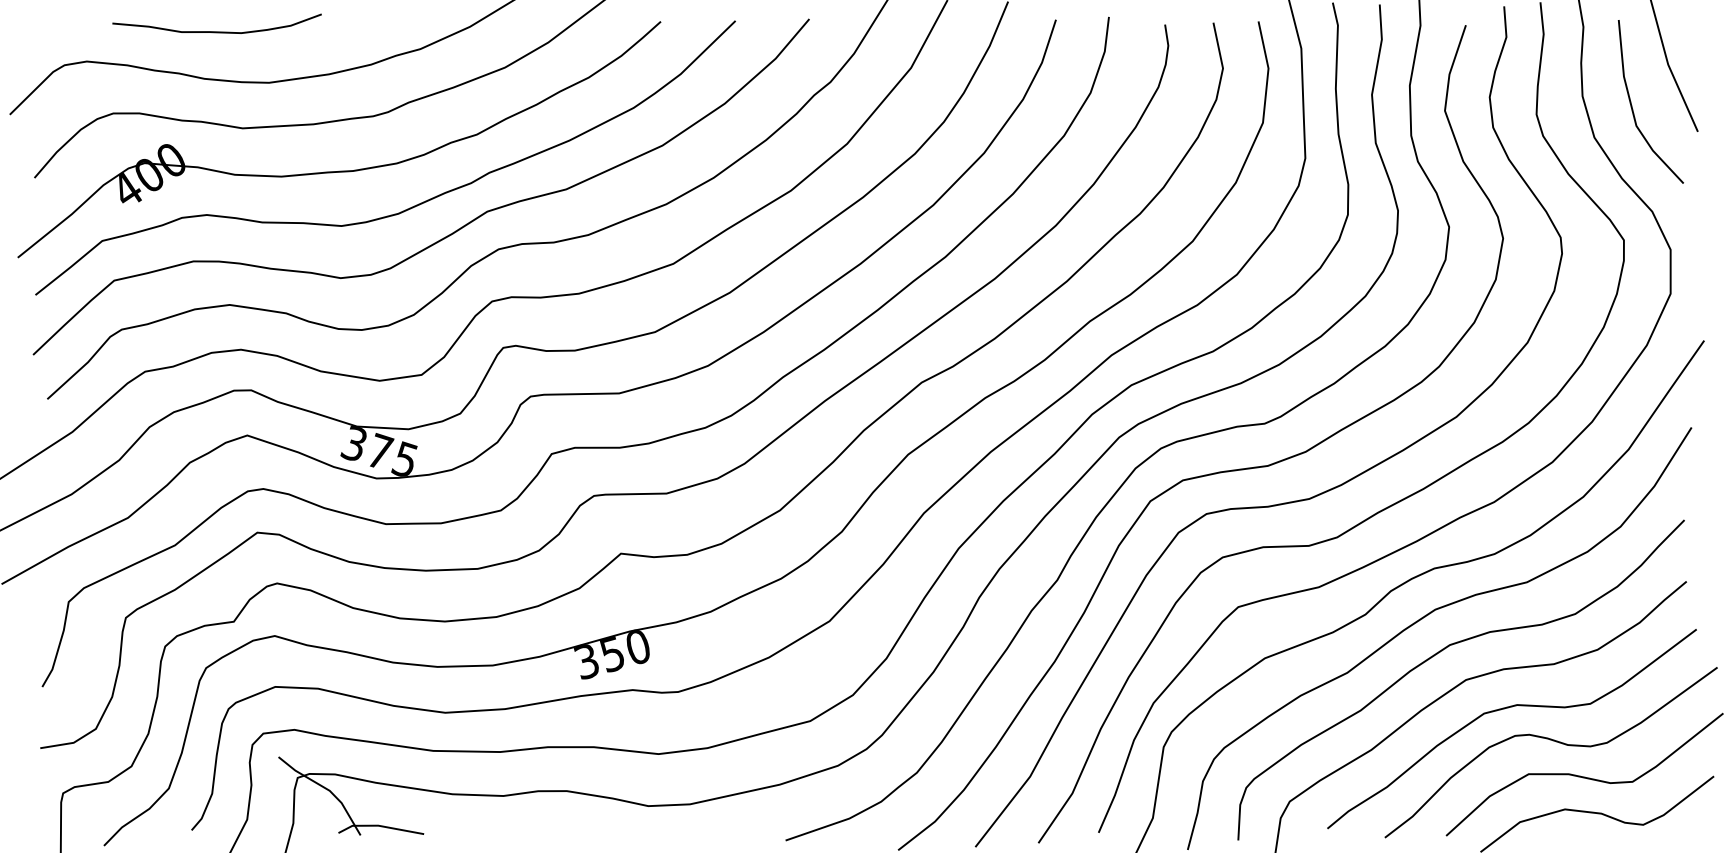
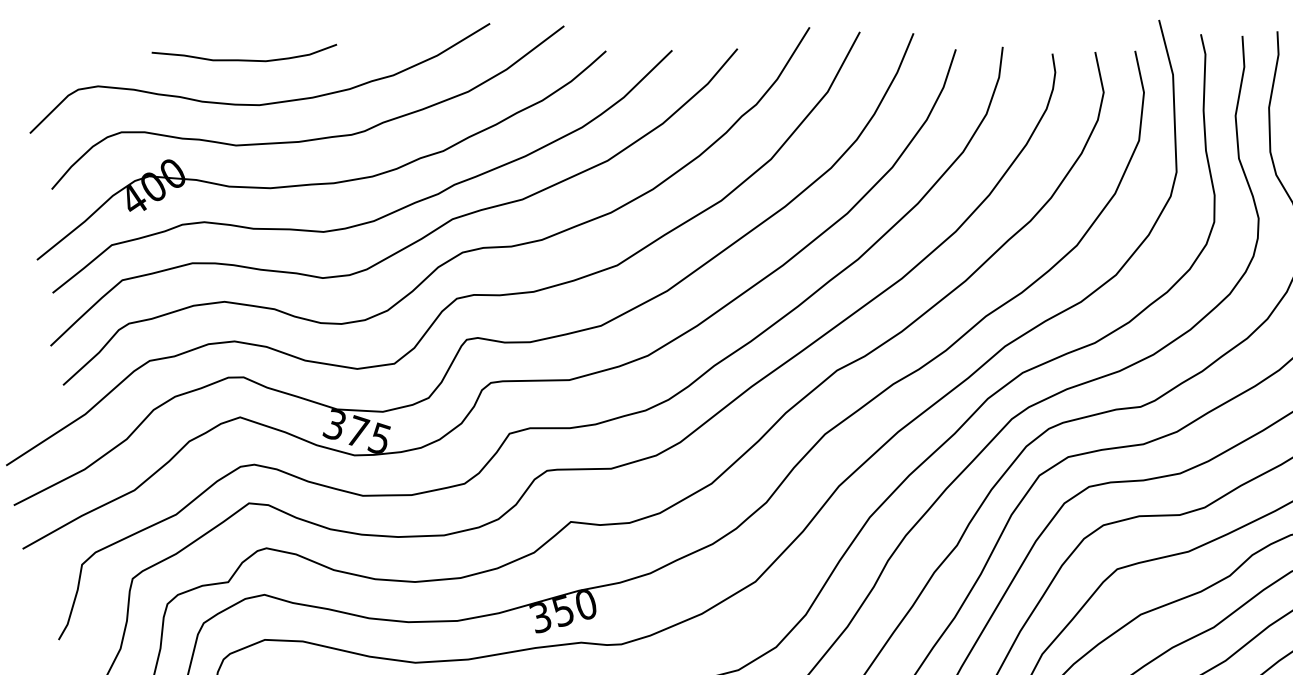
curve: (216, 31) -> (243, 59), moved

